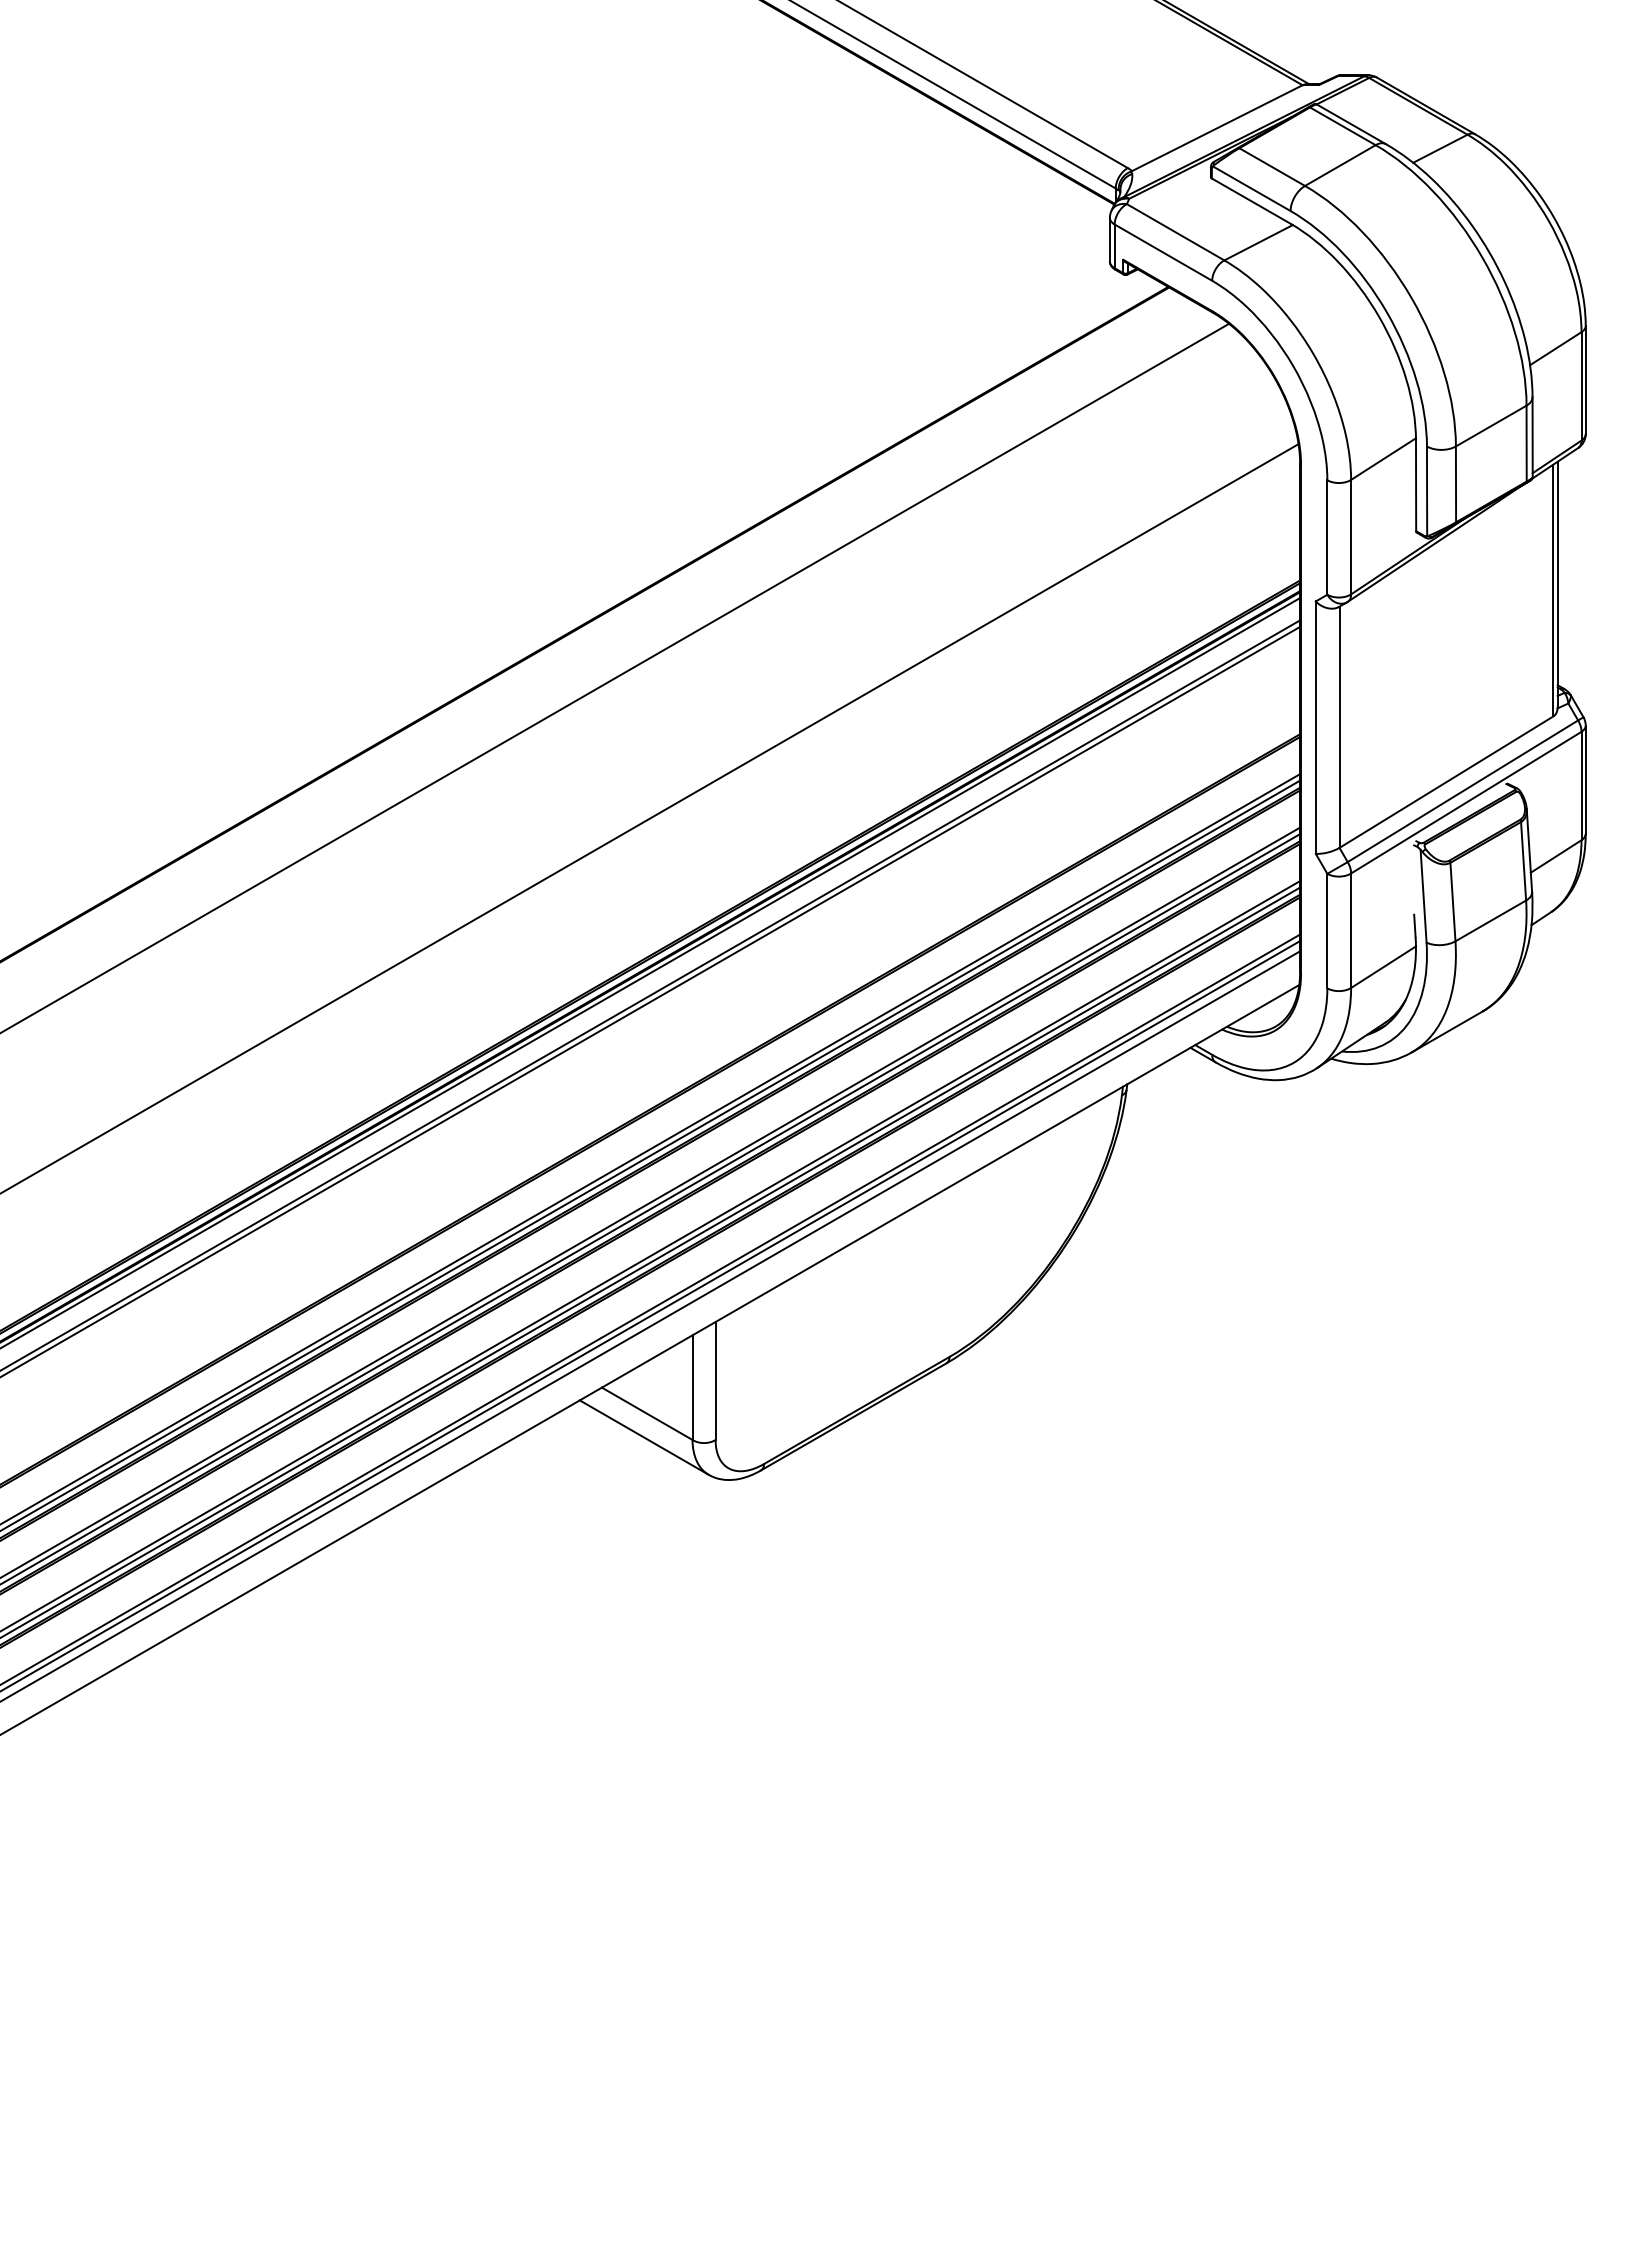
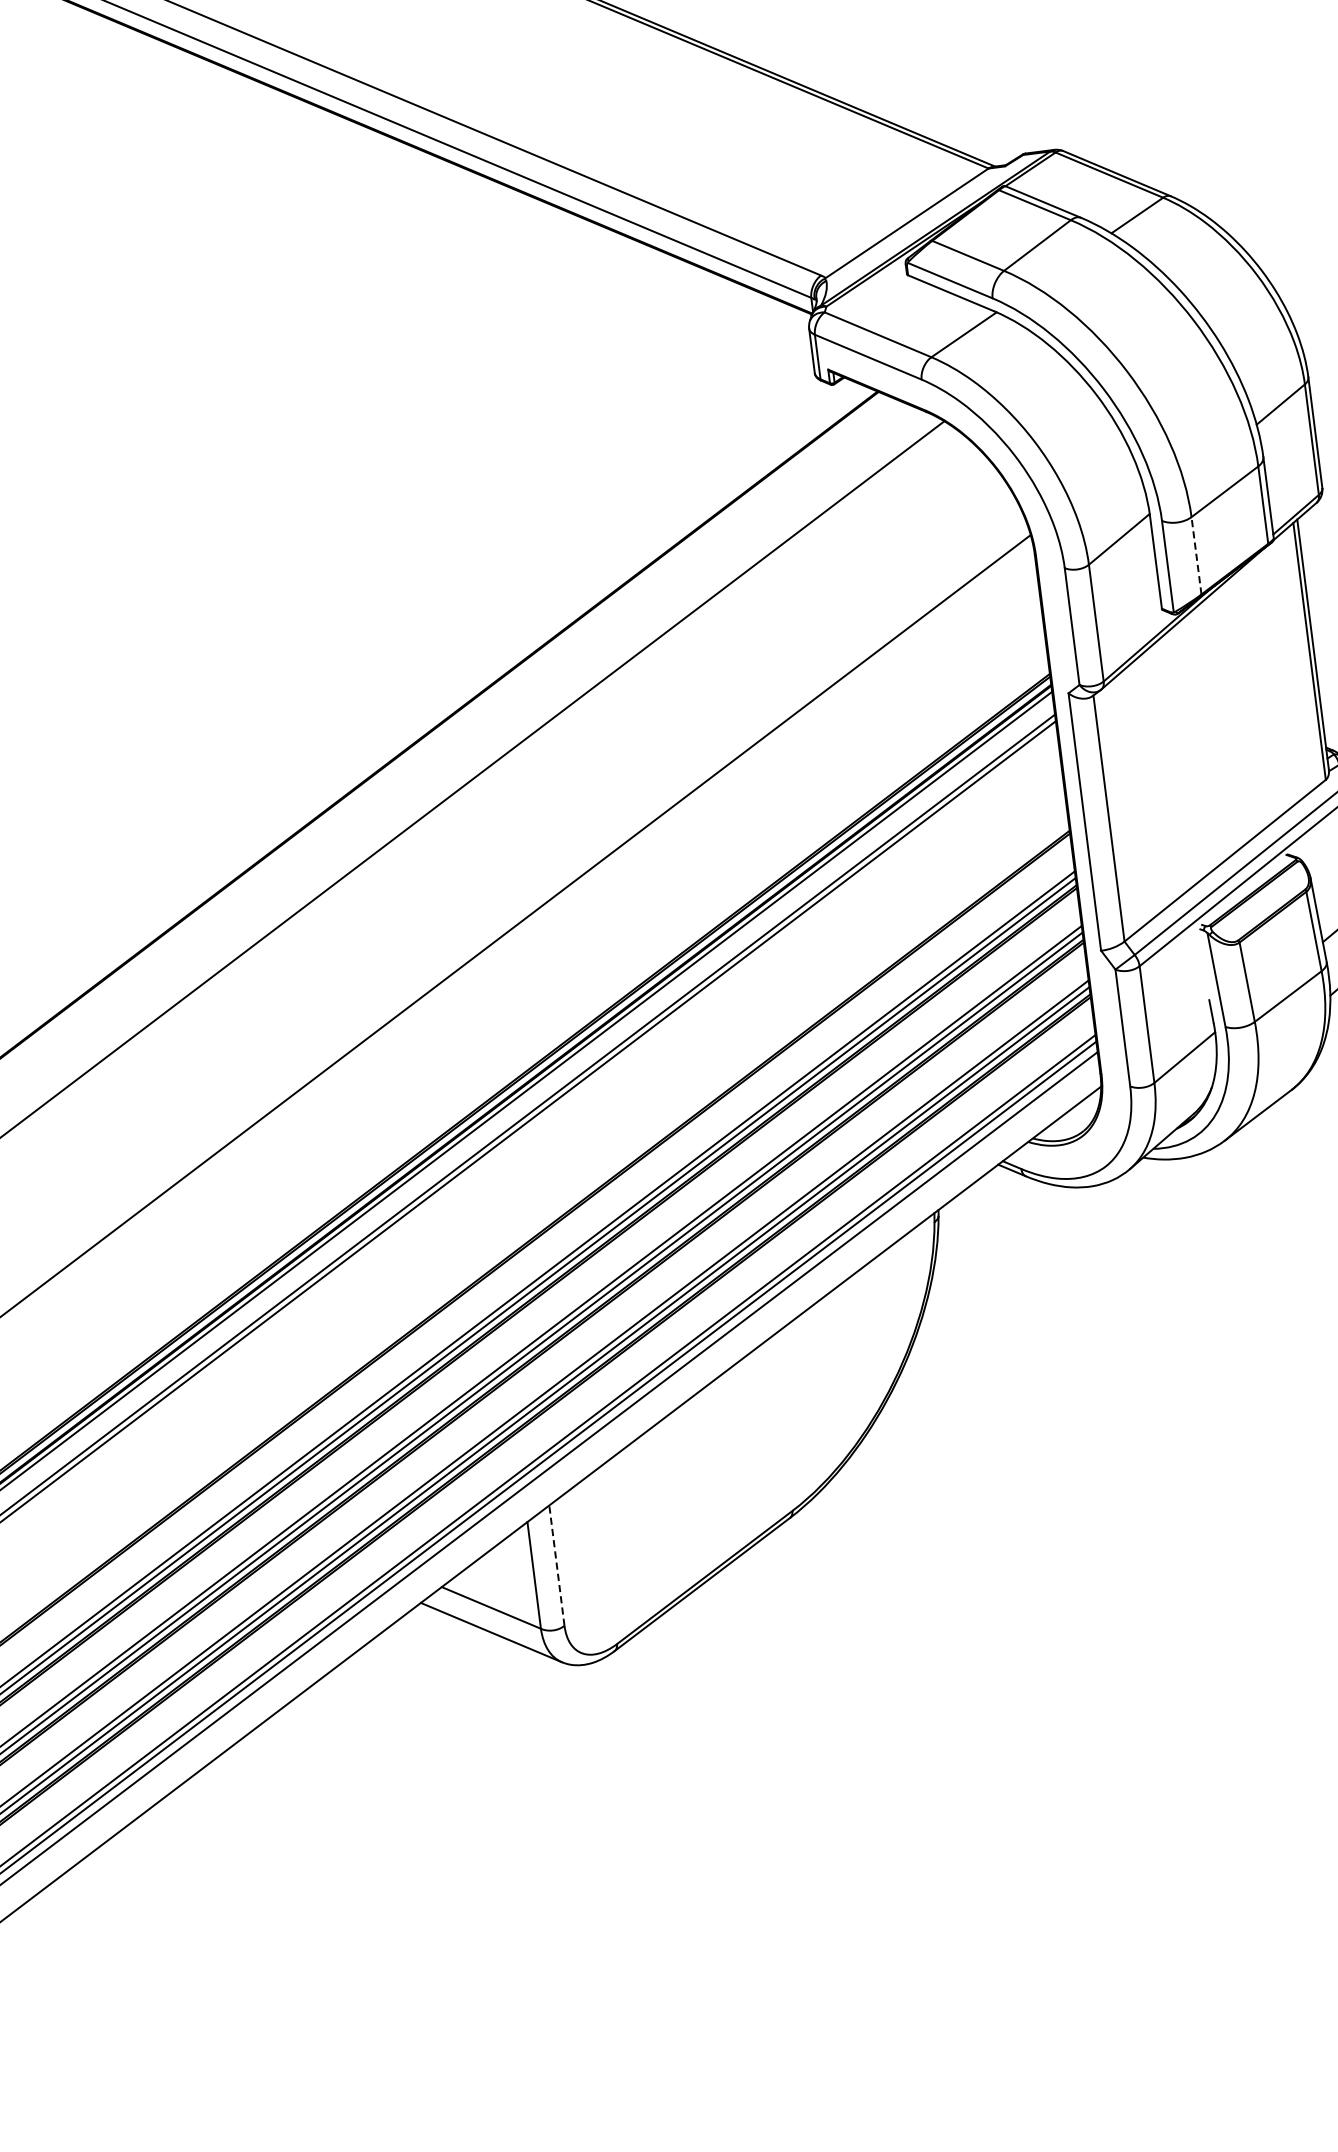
line: (1456, 484) -> (1197, 555), solid -> dashed
line: (715, 1380) -> (556, 1565), solid -> dashed

